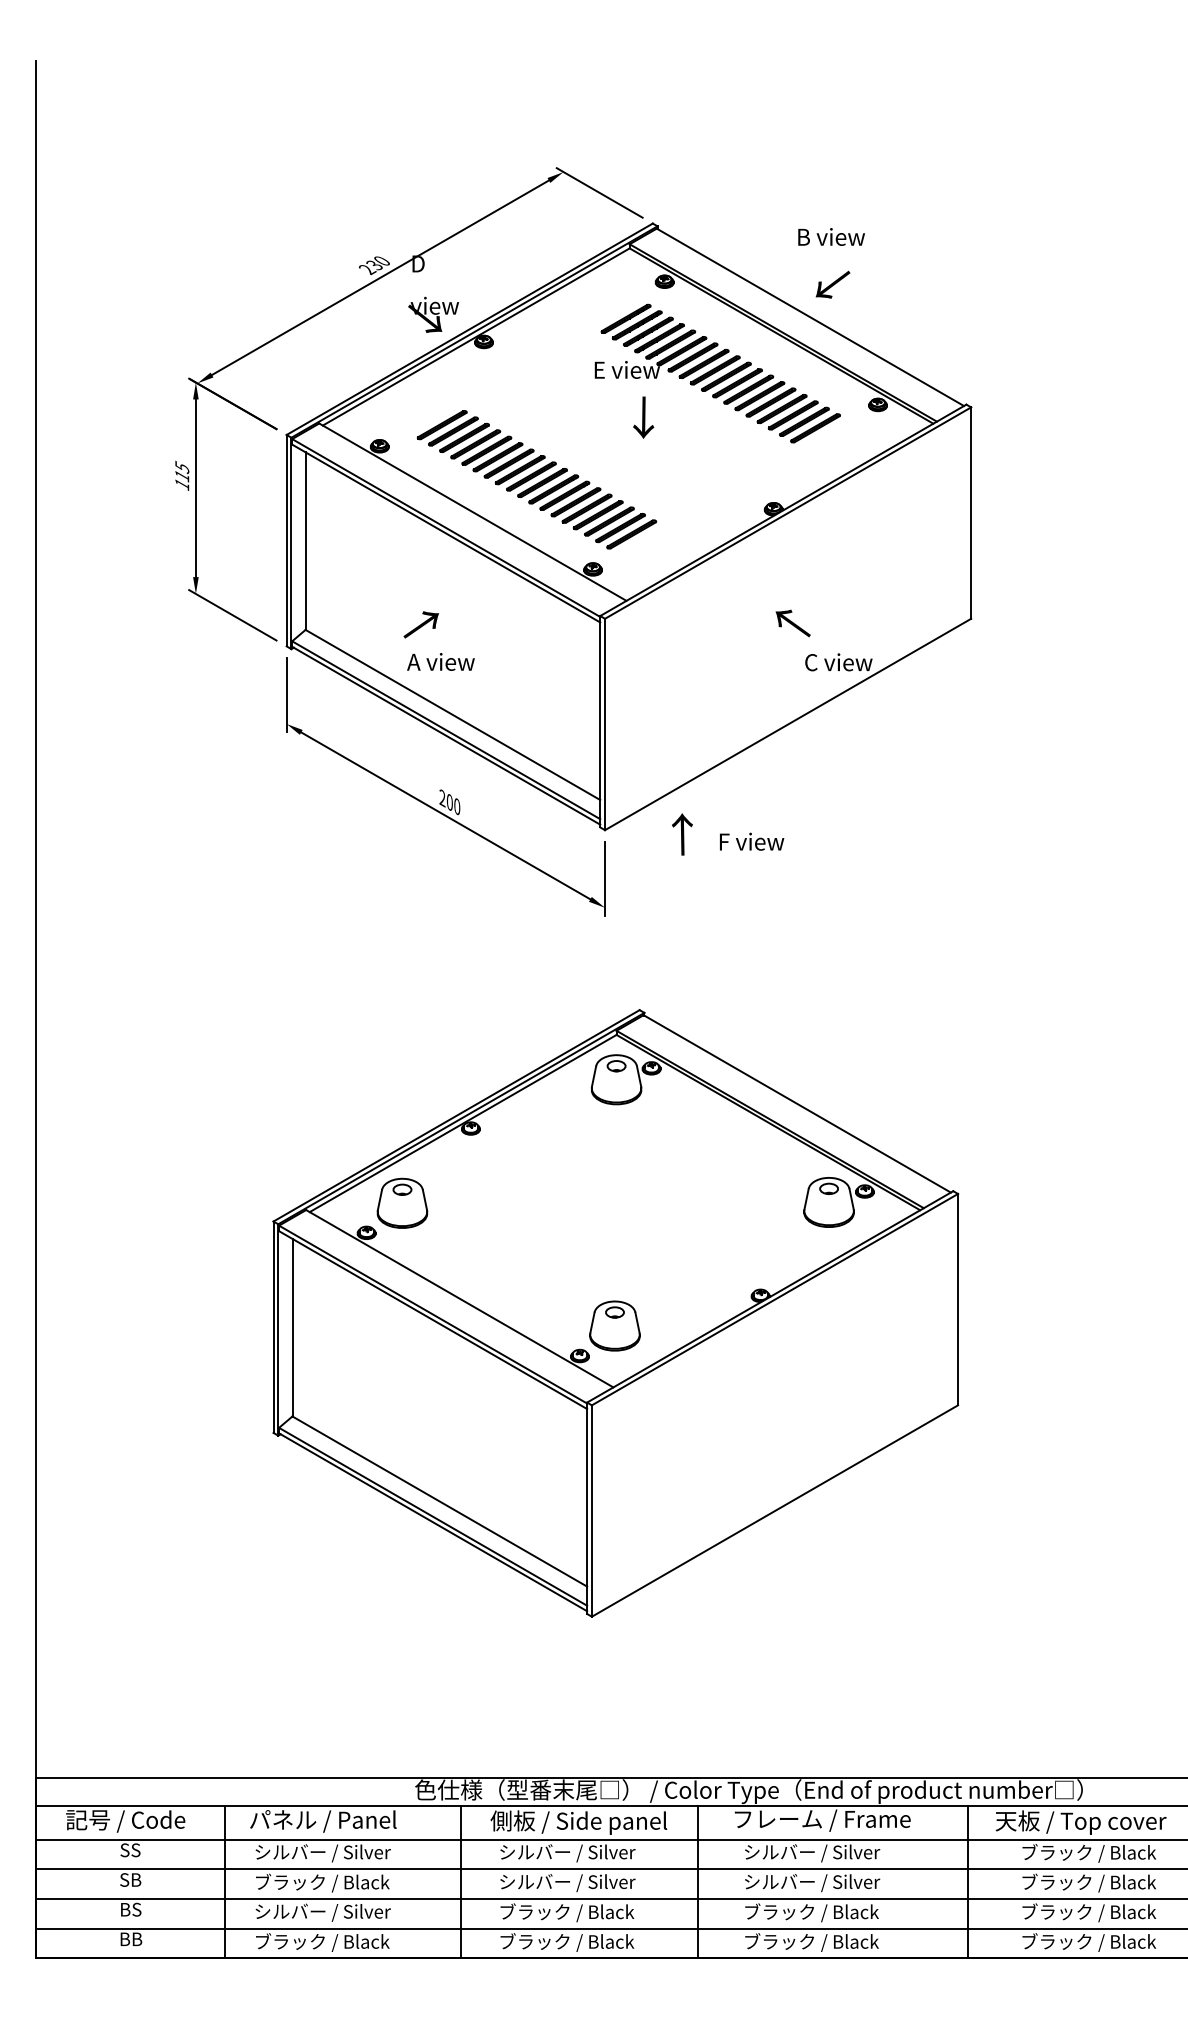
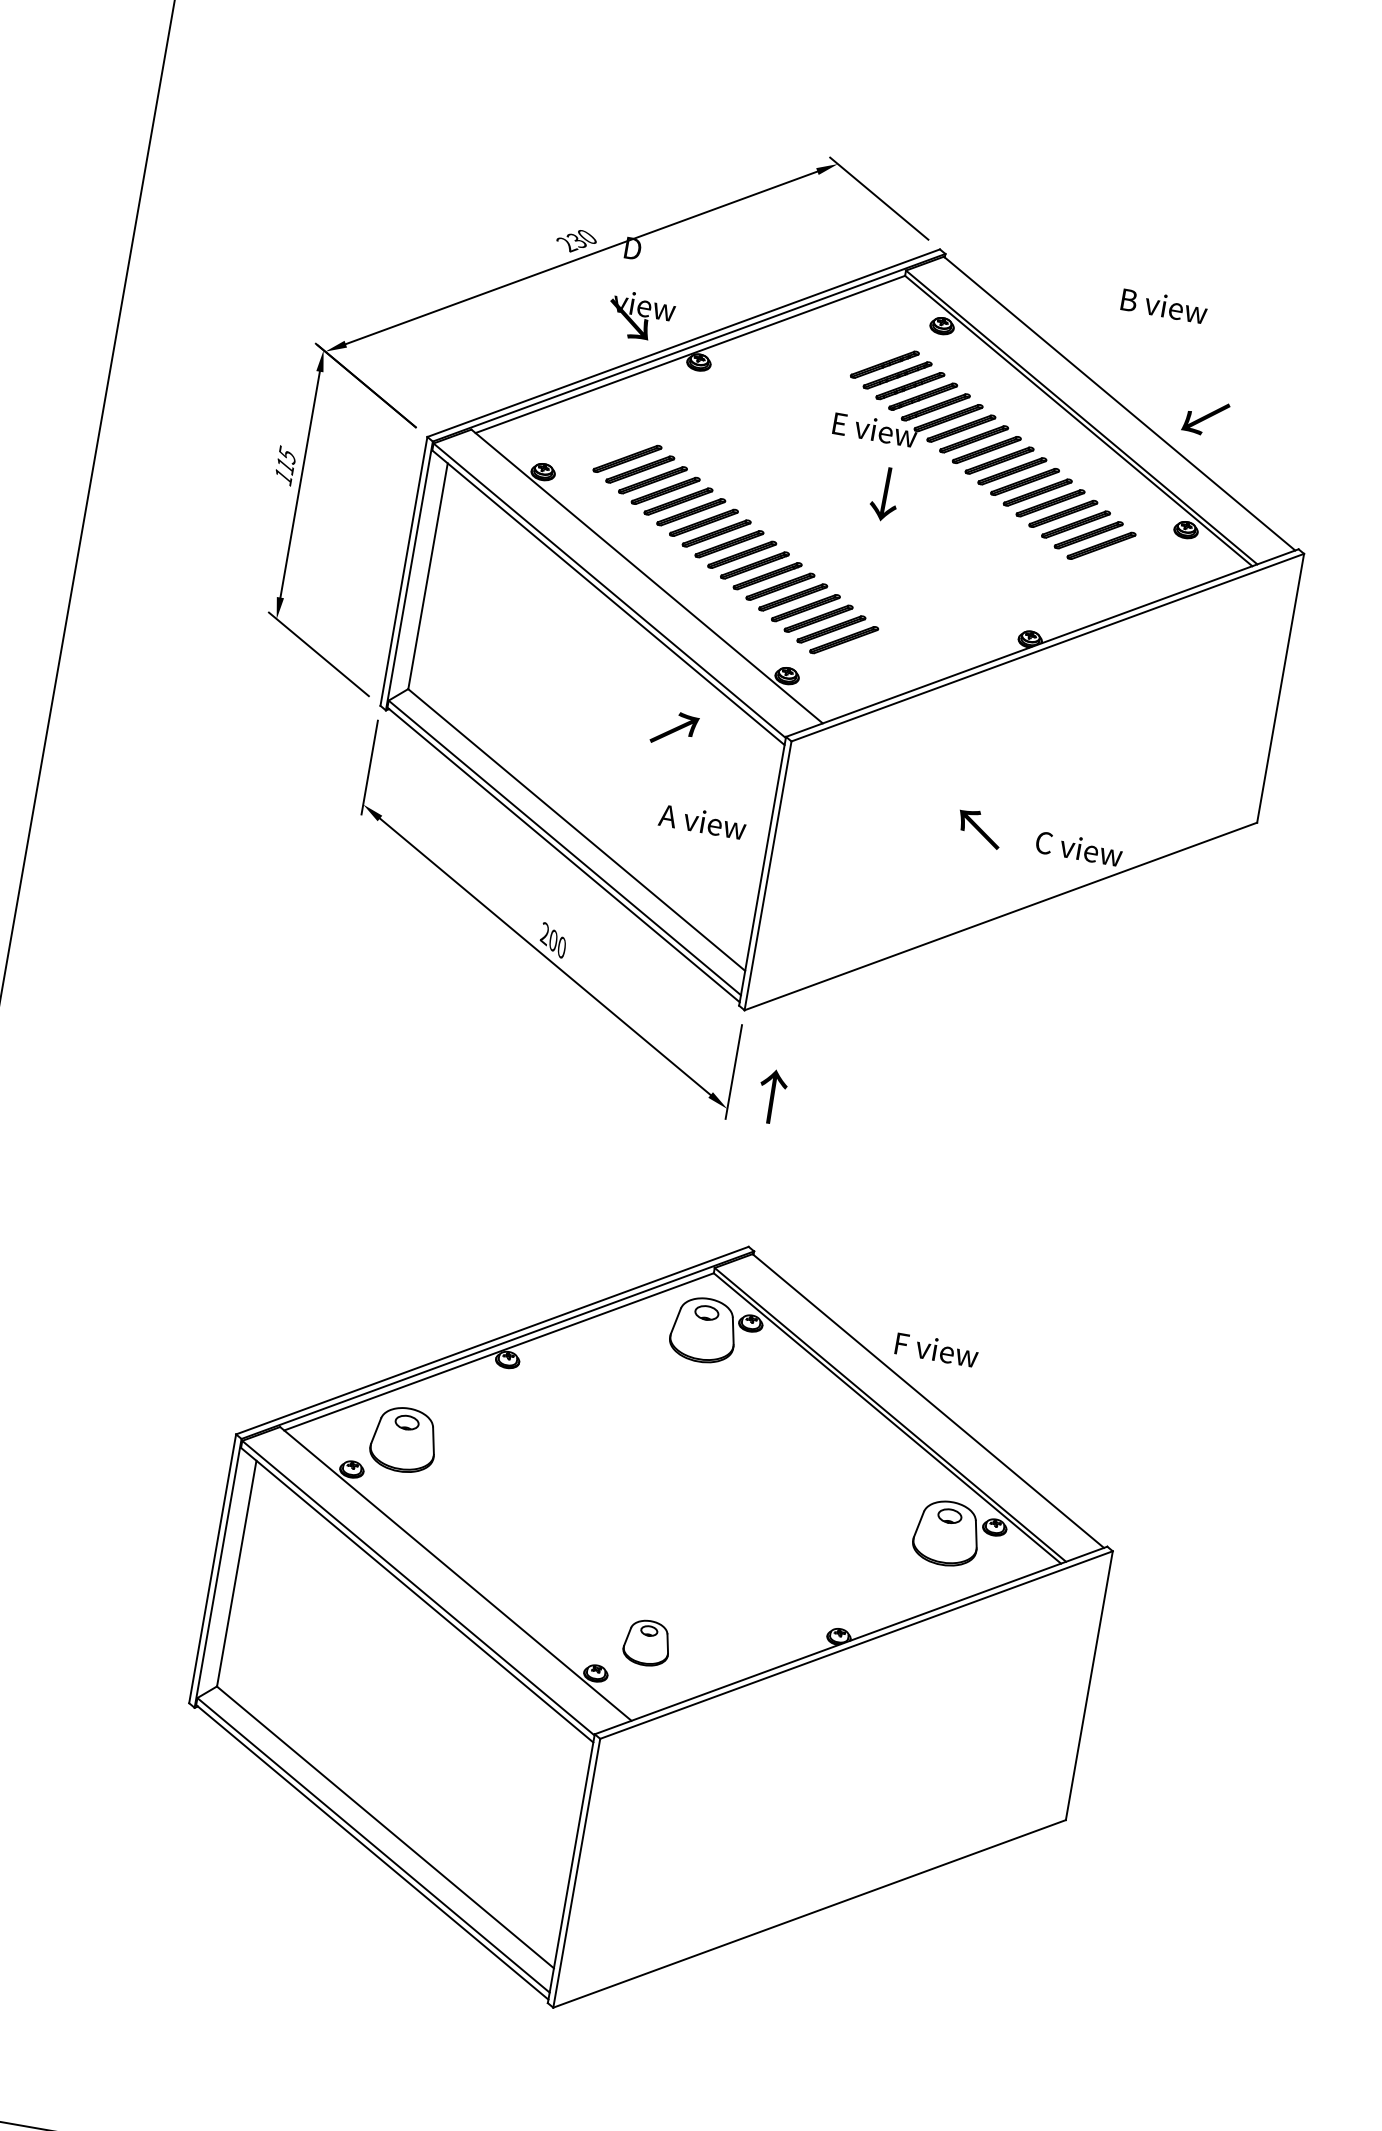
text: (832, 284) -> (1205, 417), moved
text: (792, 623) -> (978, 828), moved
text: (420, 624) -> (673, 728), moved
text: (440, 661) -> (702, 821), moved
text: (682, 834) -> (772, 1096), moved
text: (752, 841) -> (937, 1349), moved
part: (614, 1325) -> (646, 1642), size x0.7

